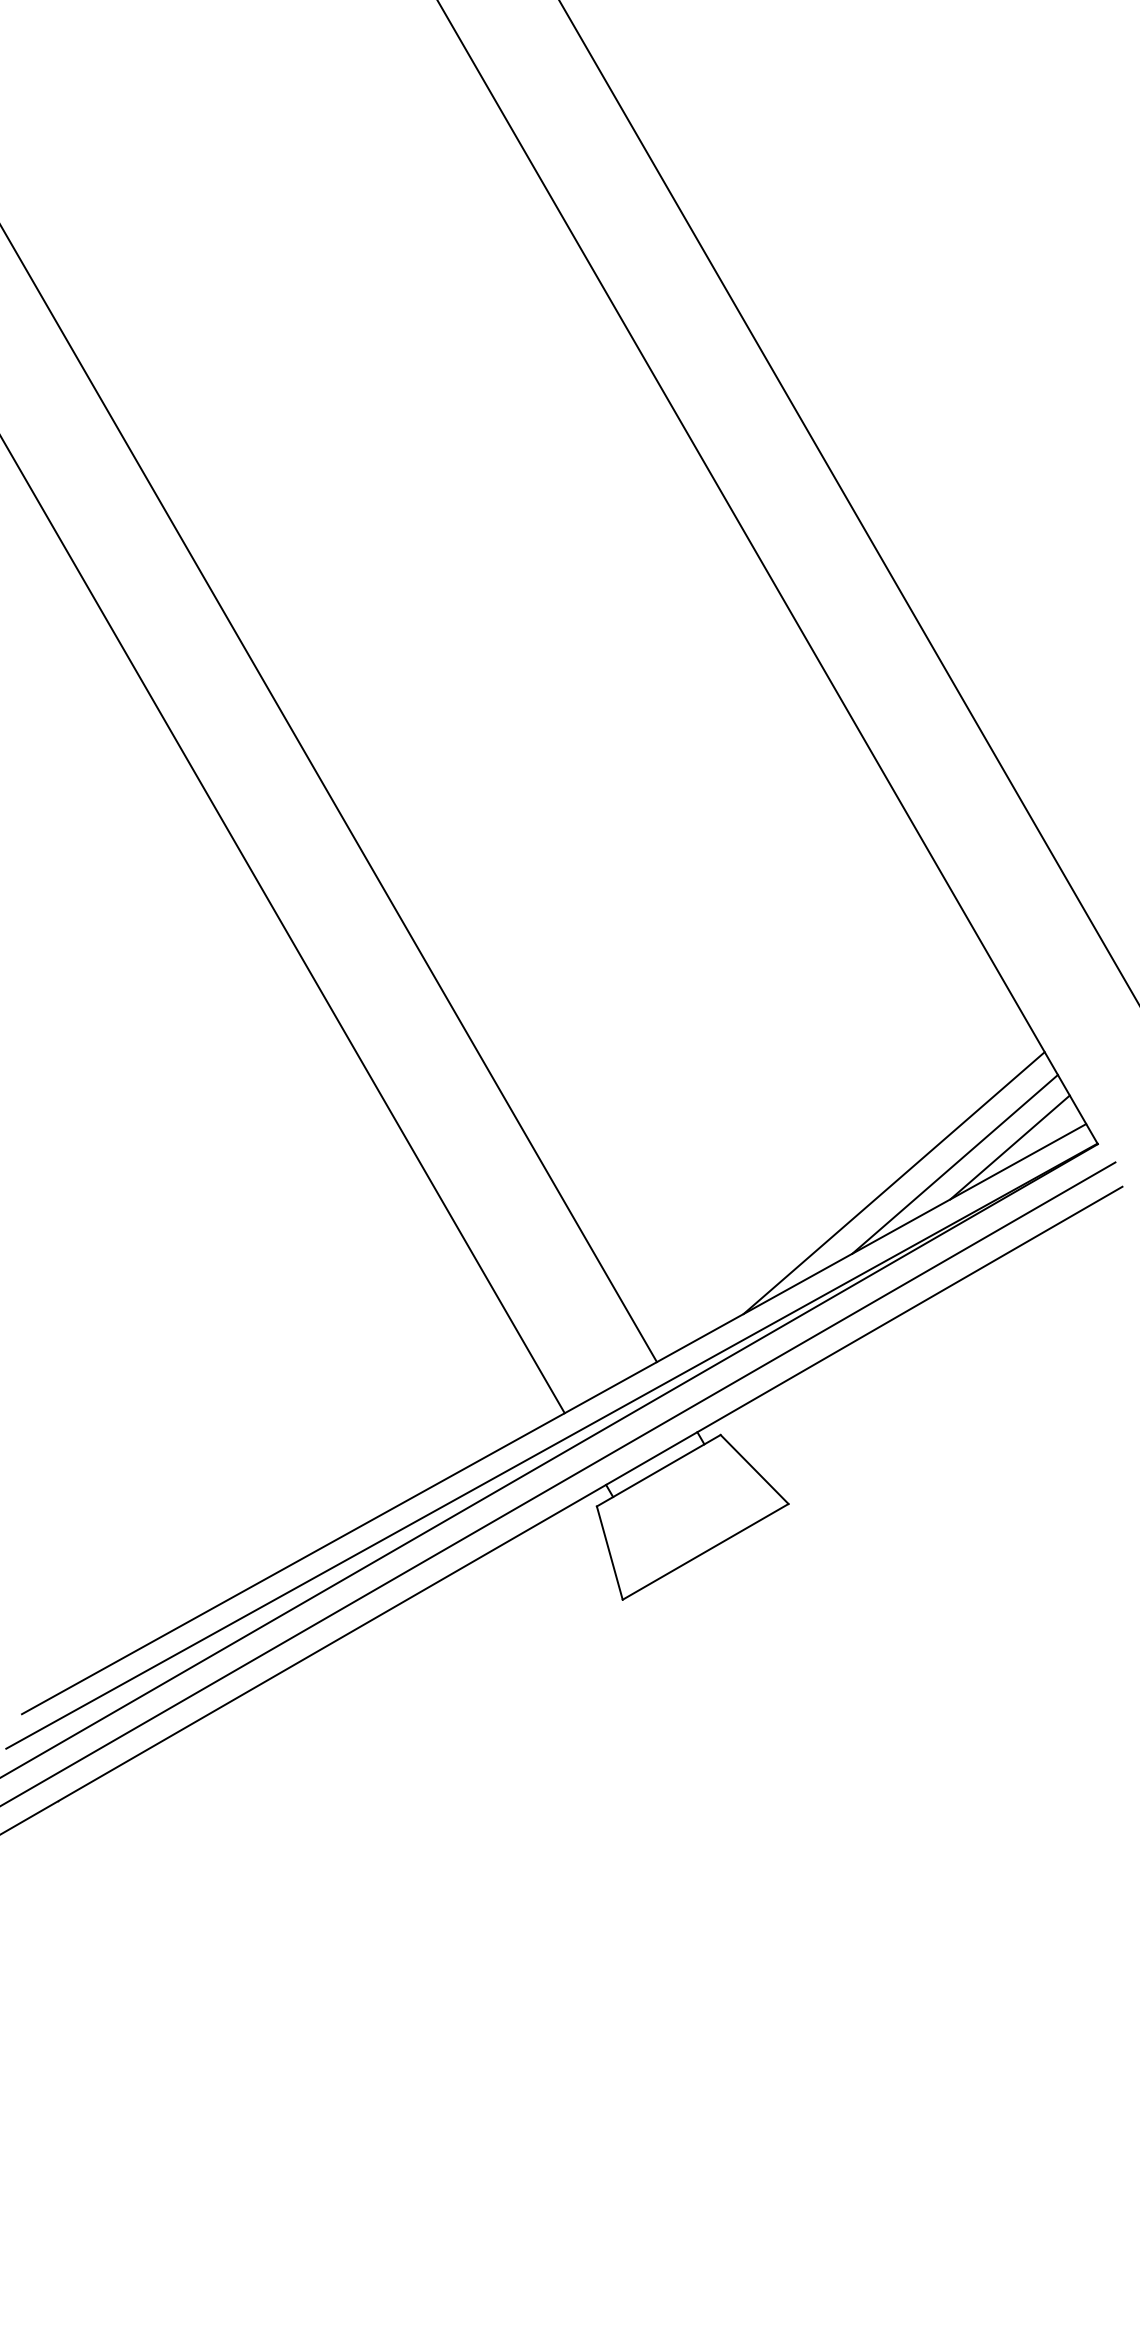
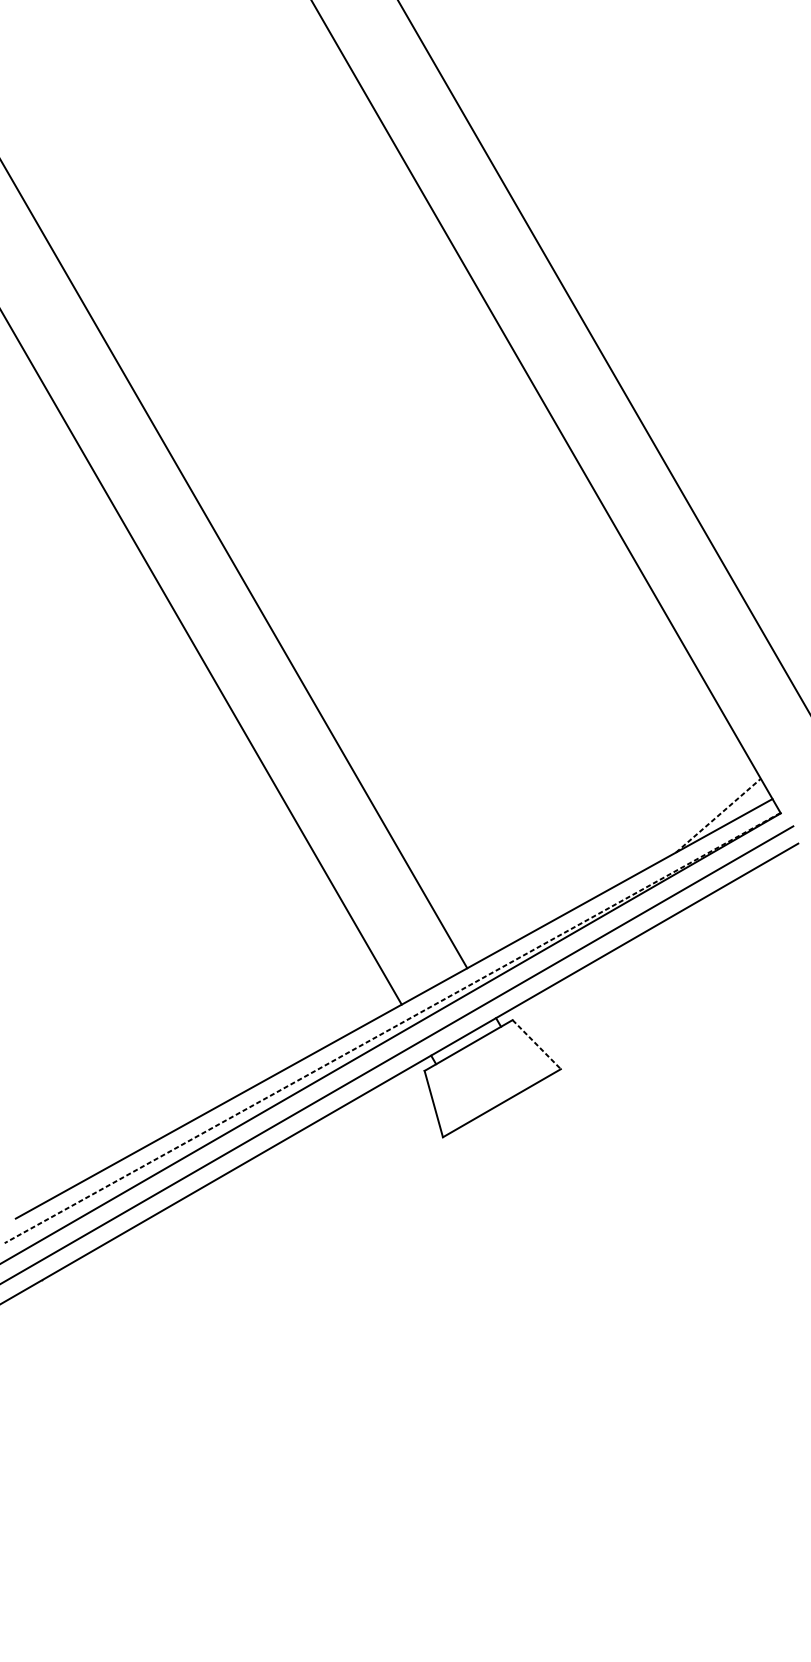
line: (1010, 1147) -> (718, 815), solid -> dashed
line: (954, 1163) -> (678, 827), removed
line: (893, 1183) -> (635, 841), removed
line: (551, 1446) -> (392, 1028), solid -> dashed
line: (754, 1469) -> (536, 1044), solid -> dashed

